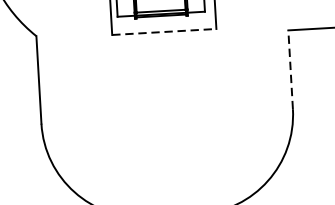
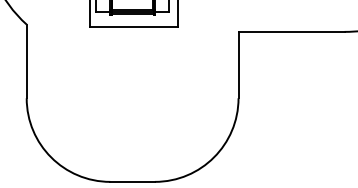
line: (164, 32) -> (134, 27), dashed -> solid
line: (290, 69) -> (238, 64), dashed -> solid

